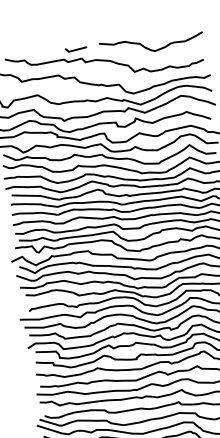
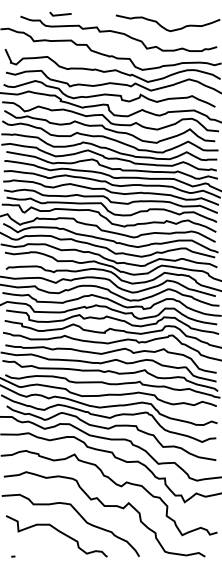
line: (76, 49) -> (60, 14), moved

